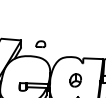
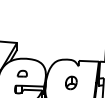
part: (40, 43) -> (22, 73), moved

